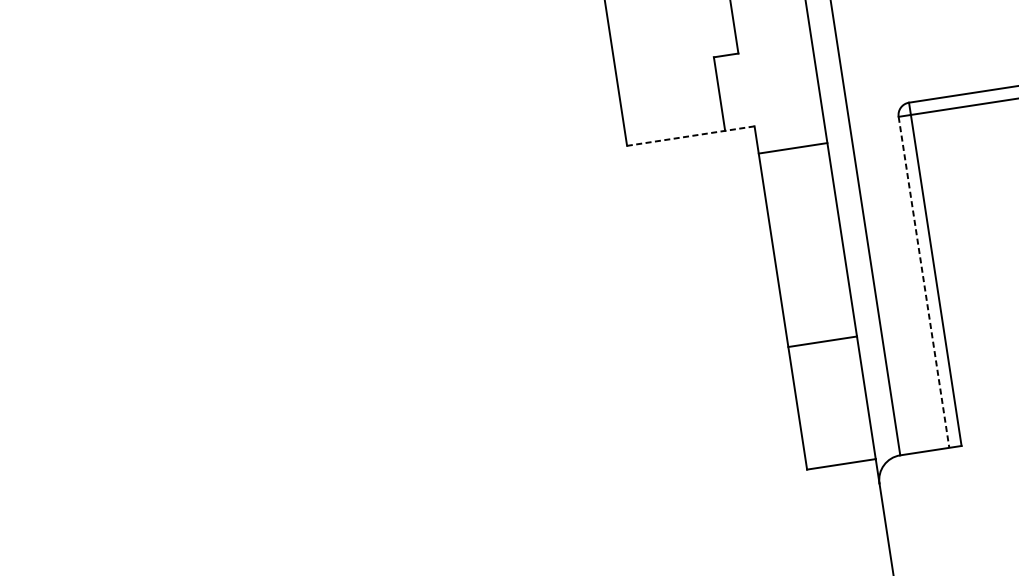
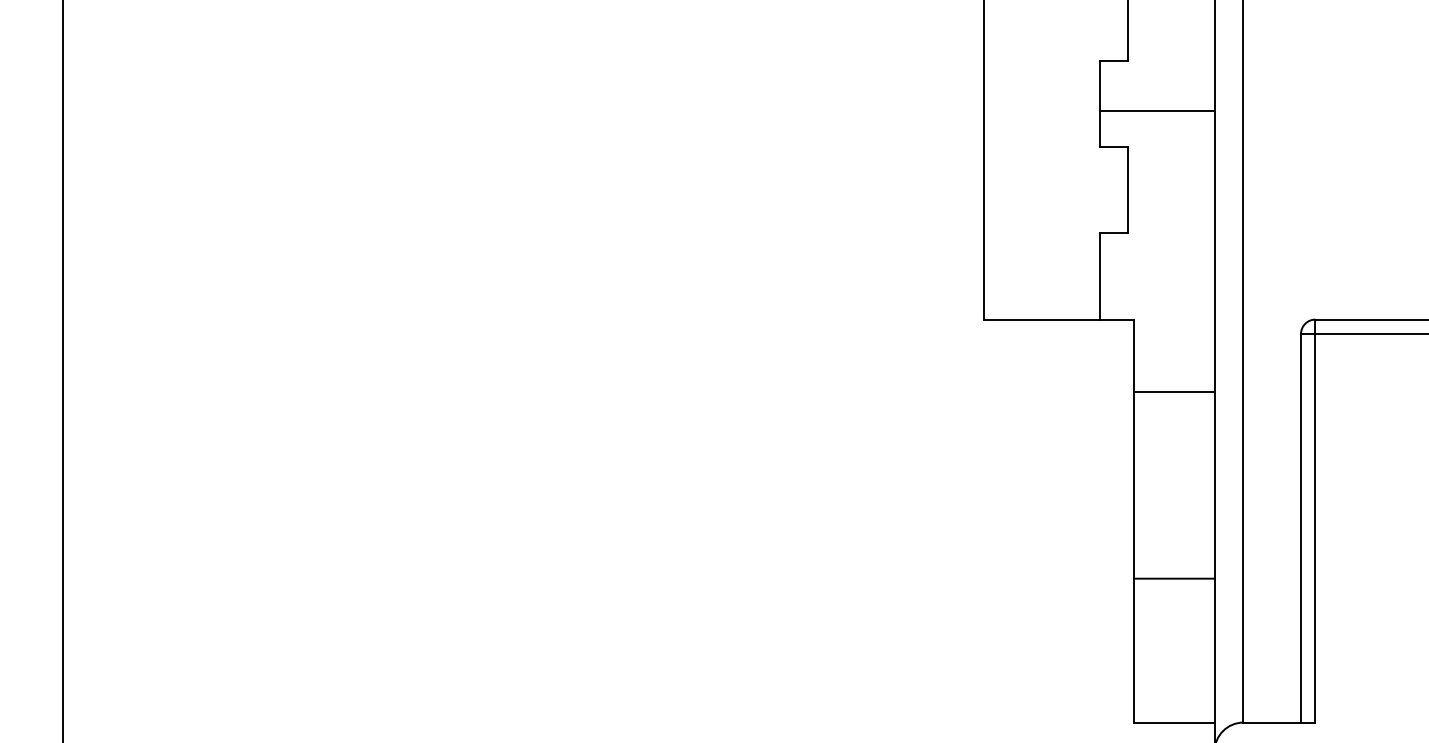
line: (691, 135) -> (1059, 319), dashed -> solid
line: (793, 148) -> (1174, 391), moved
line: (924, 282) -> (1301, 528), dashed -> solid

